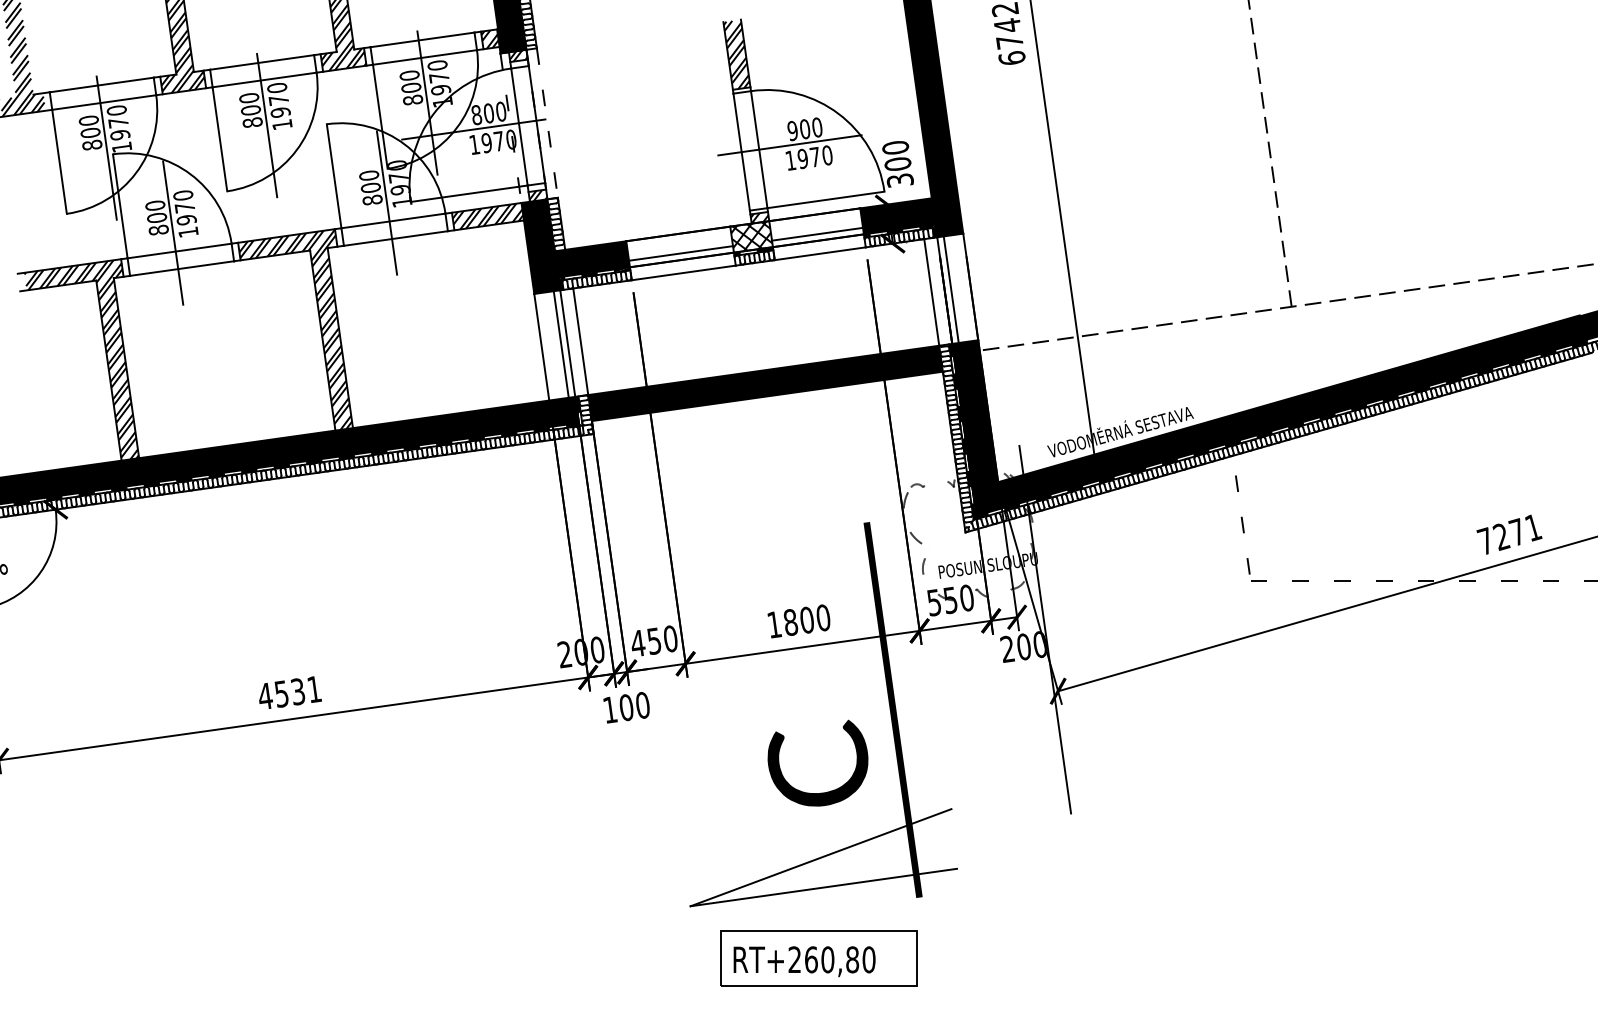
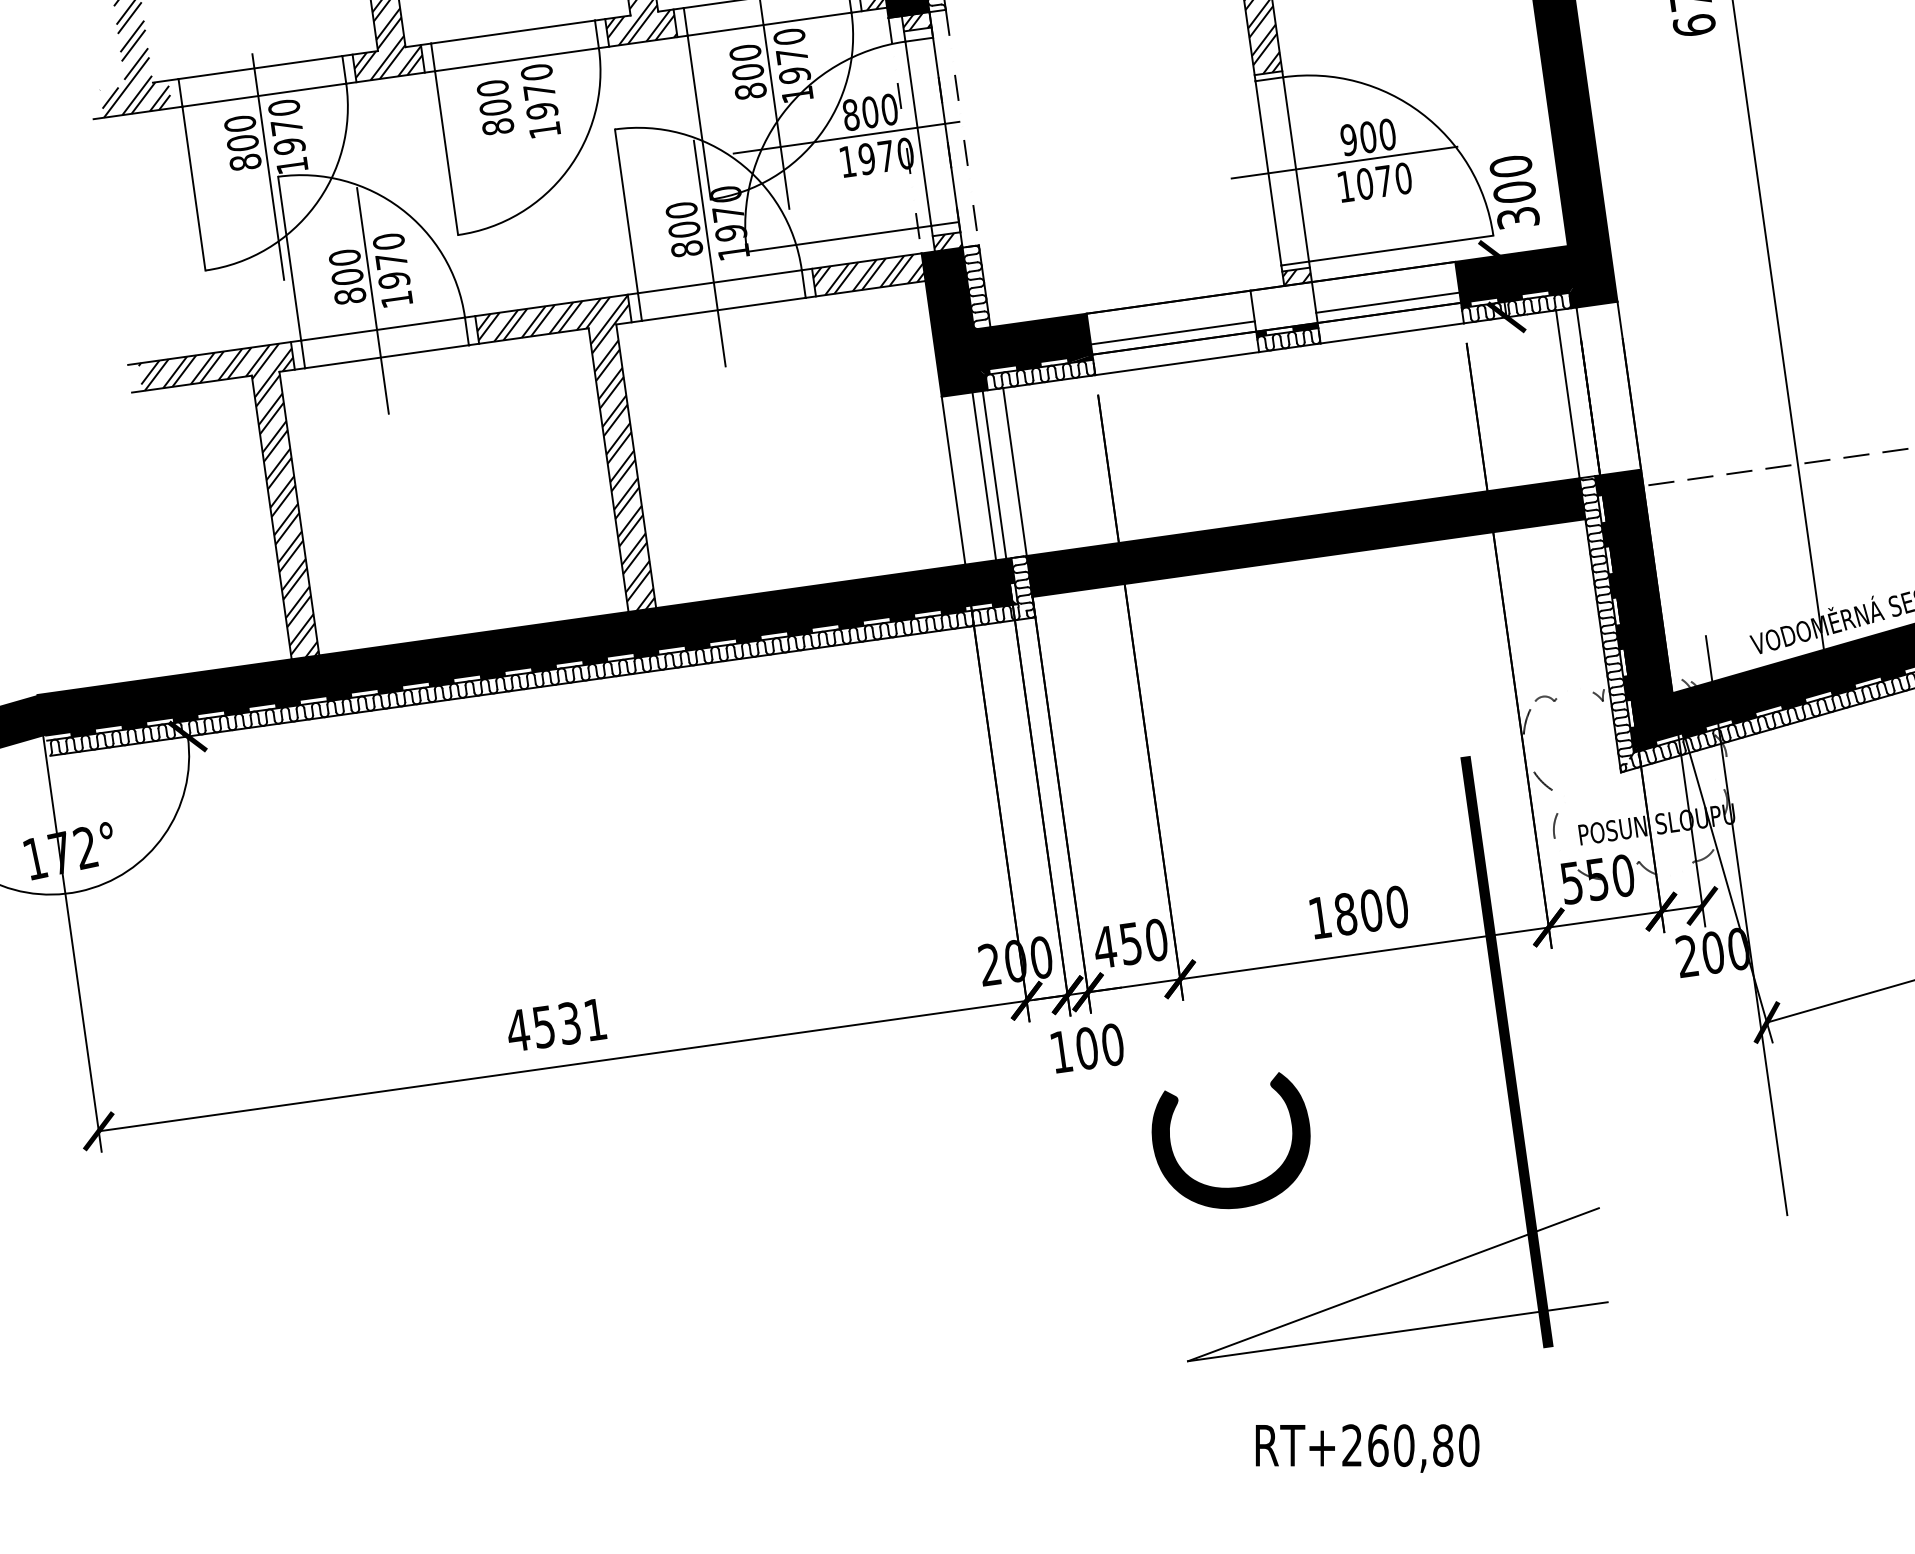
line: (267, 125) -> (521, 131), removed
text: (802, 159) -> (1364, 184), 1970 -> 1070
hatch: (751, 236) -> (1283, 306), removed
line: (950, 289) -> (1597, 389), removed
text: (817, 762) -> (1230, 1139), moved
part: (818, 958) -> (1389, 1443), removed

